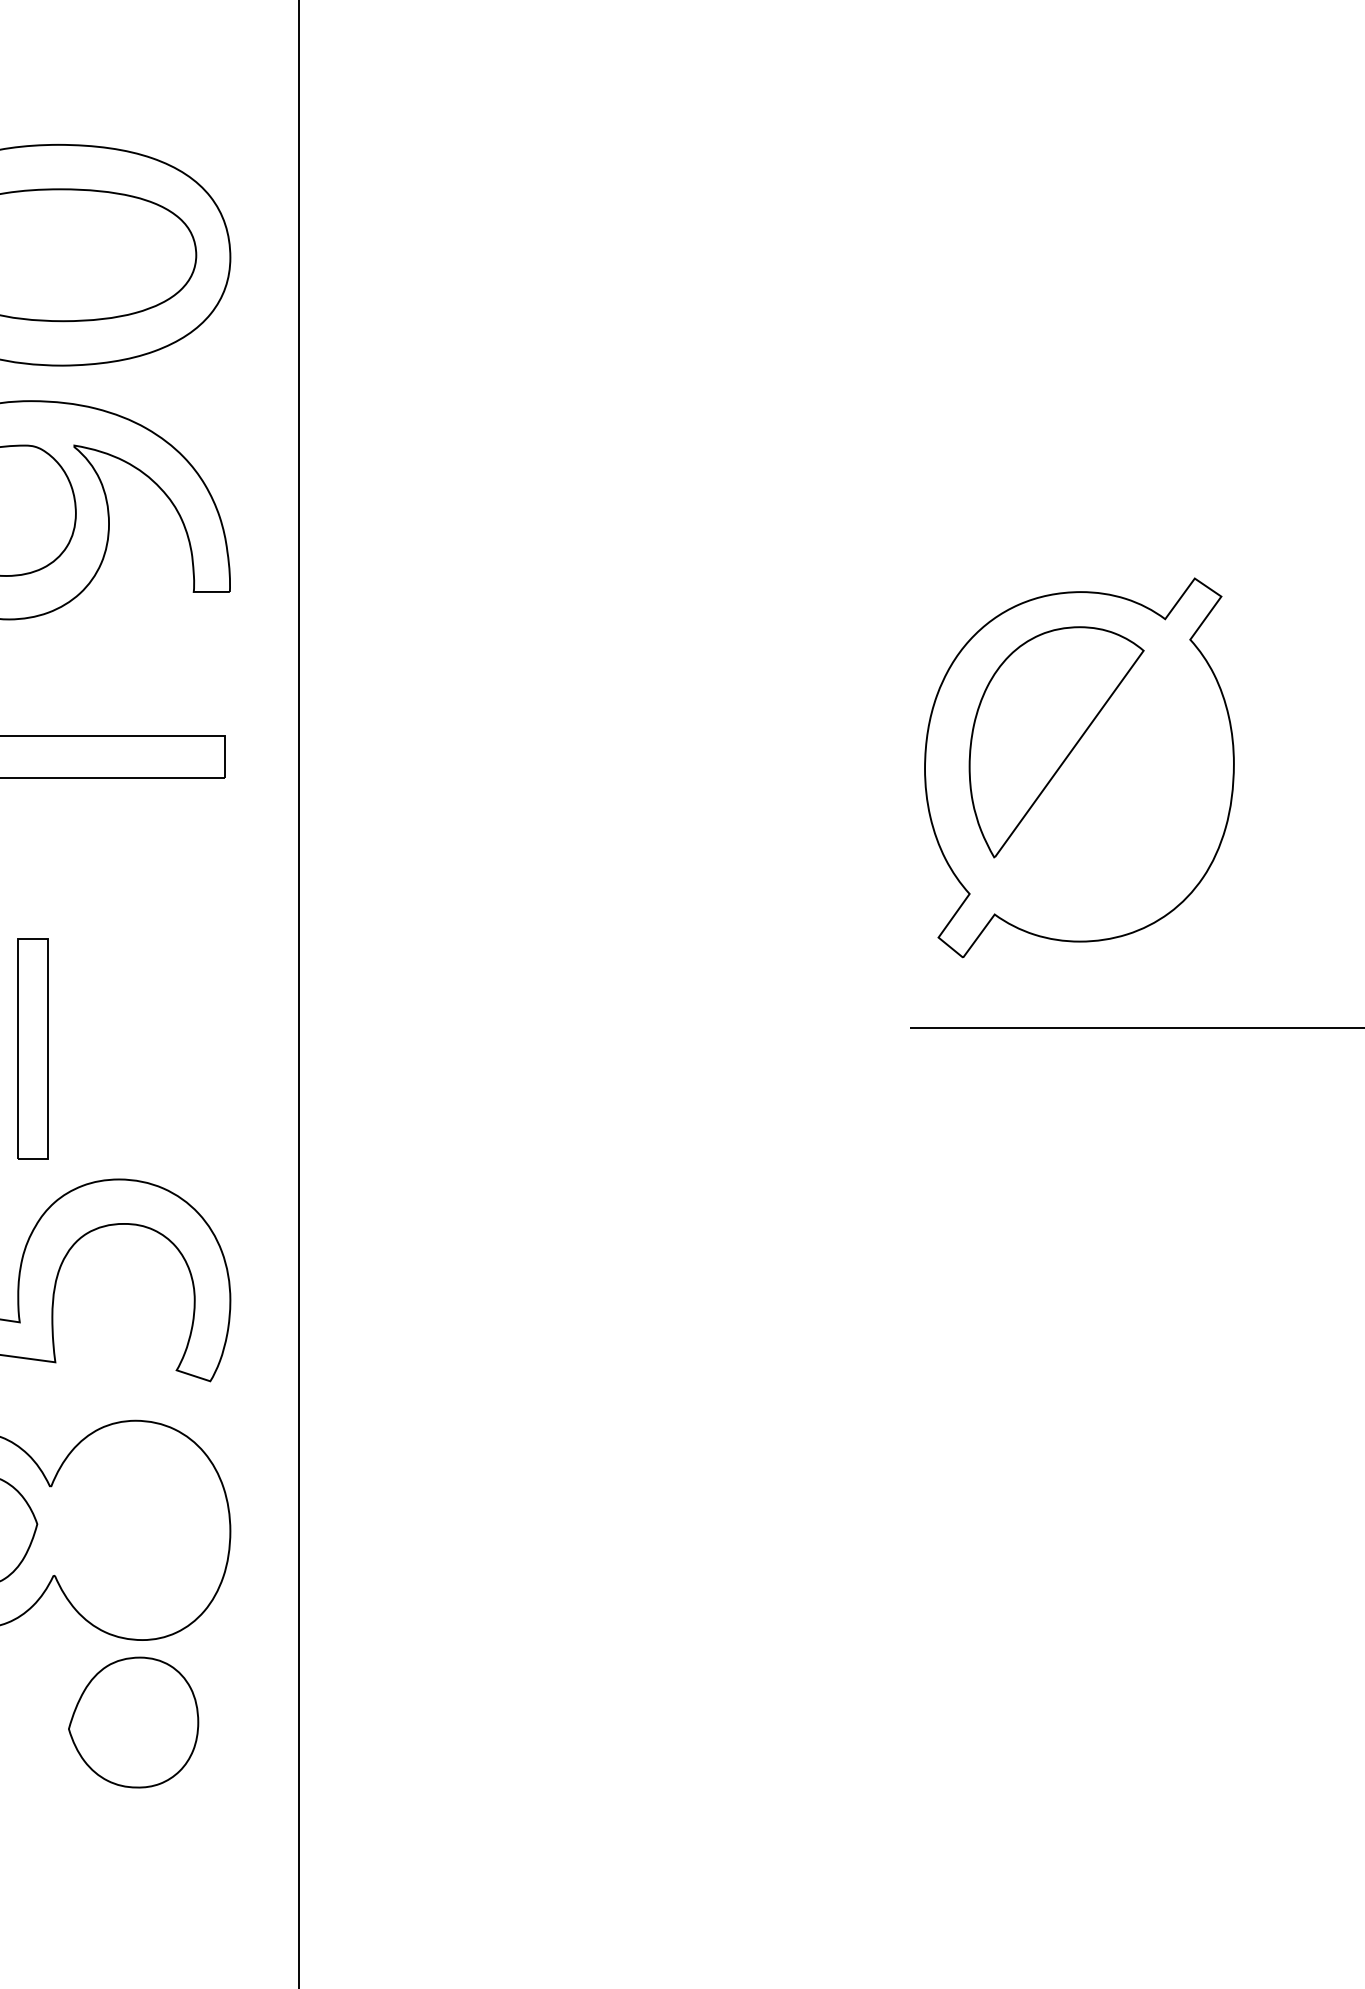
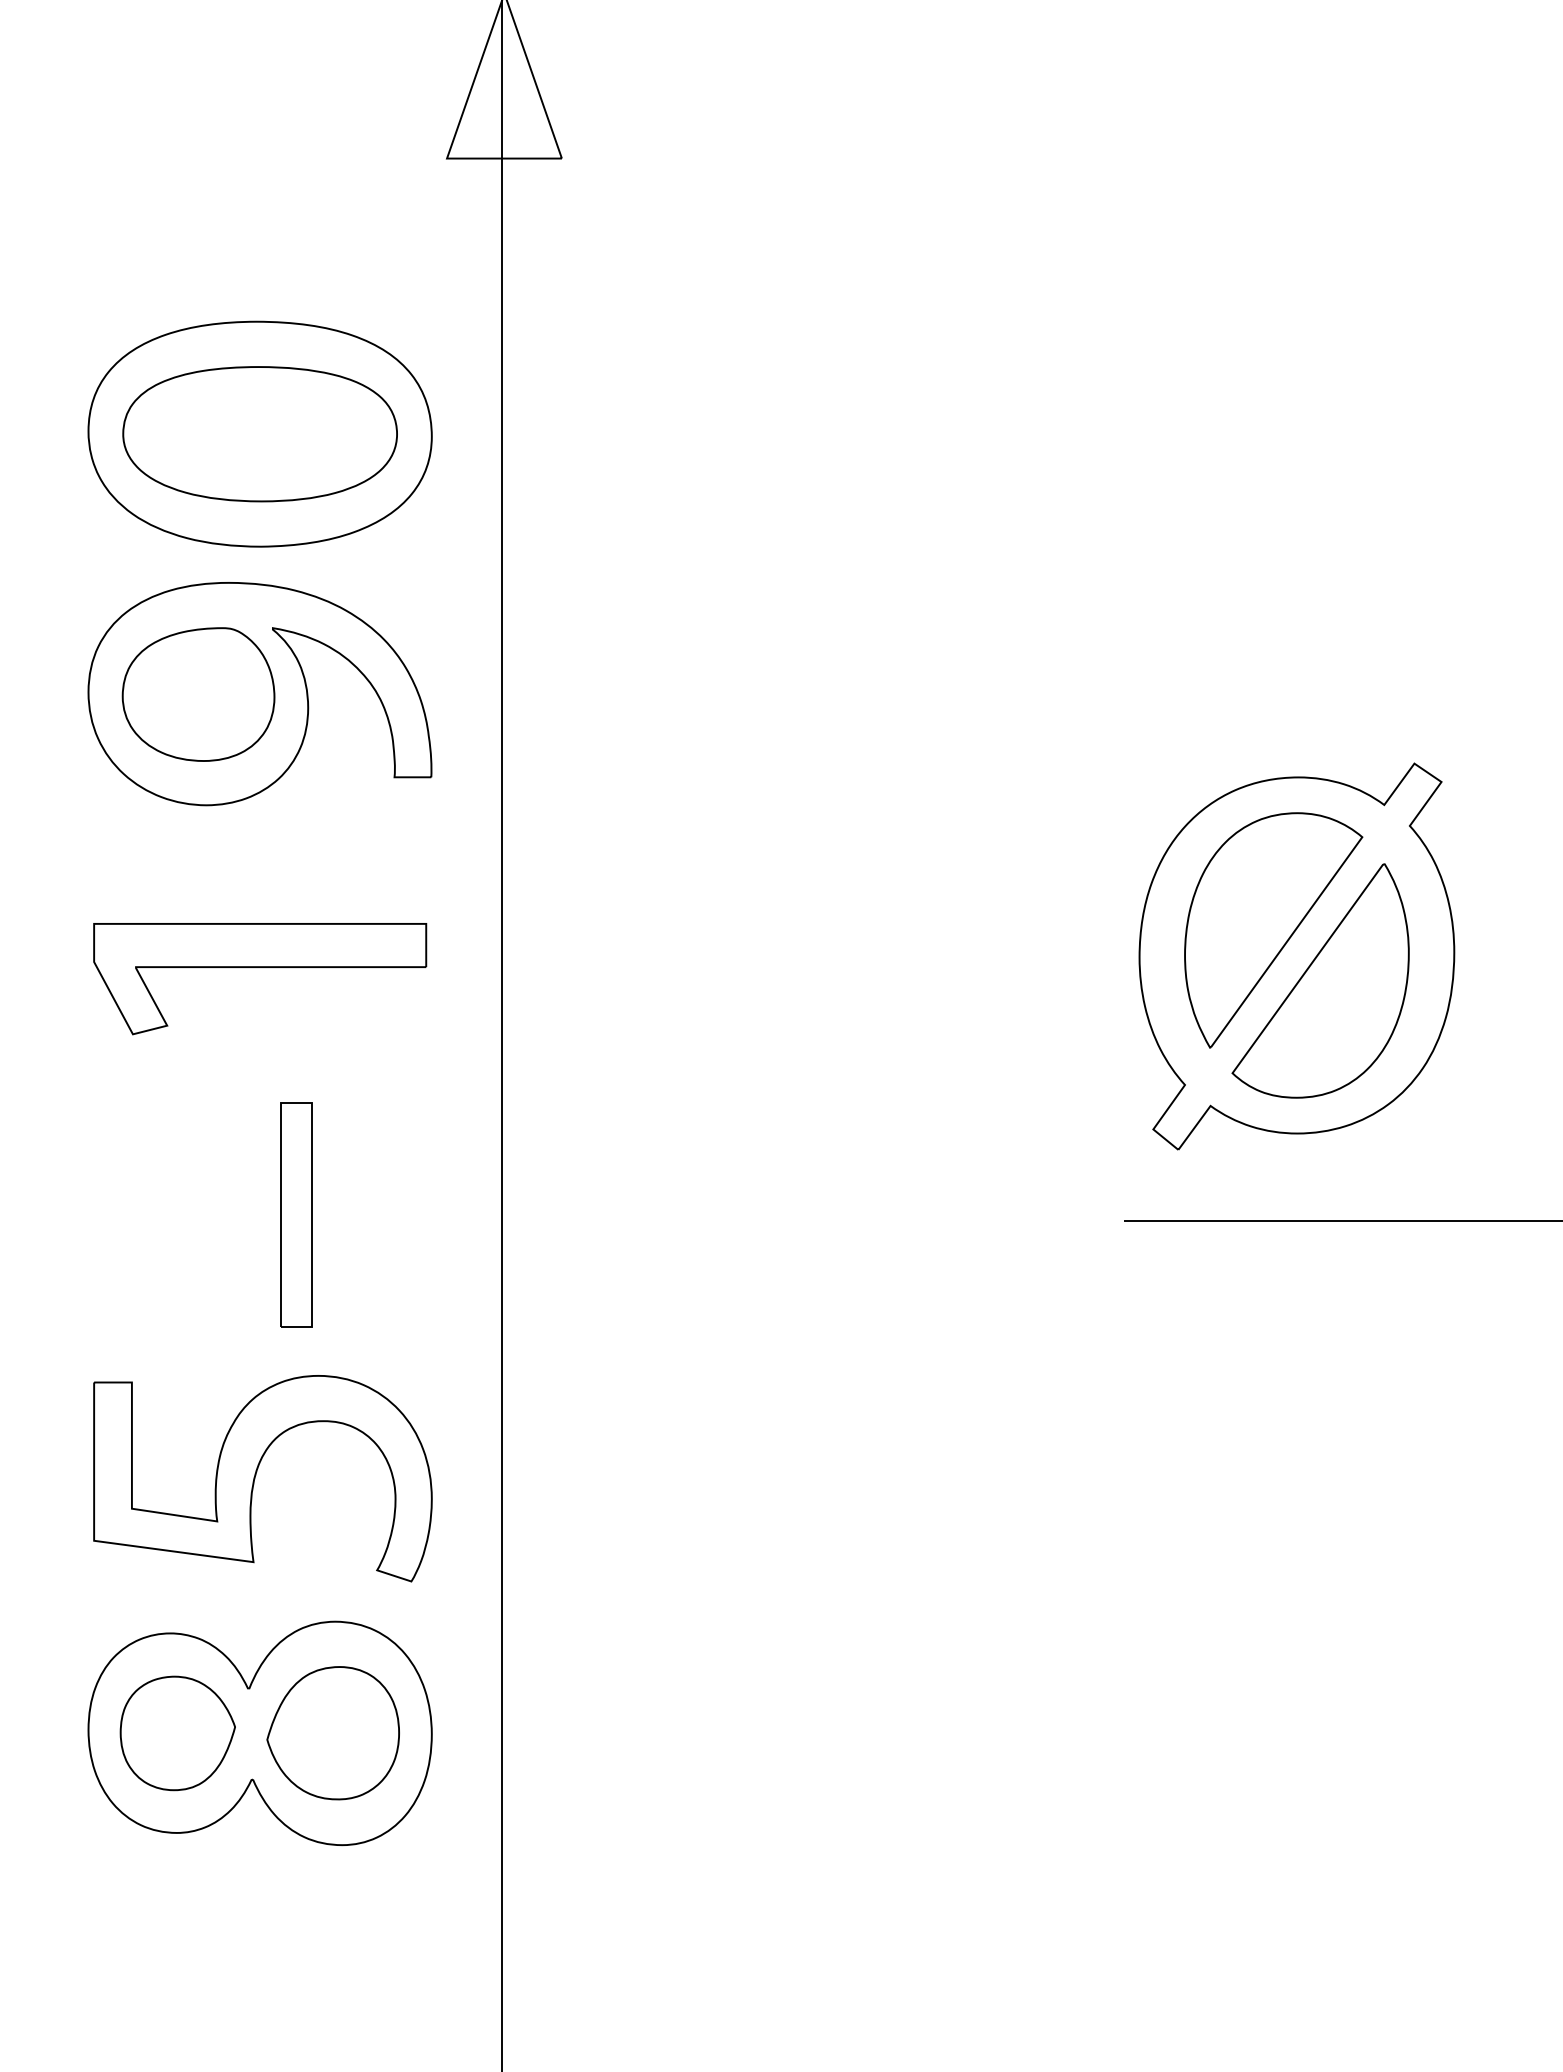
part: (1102, 791) -> (1320, 980), added
part: (32, 1048) -> (296, 1214), moved
part: (132, 1722) -> (332, 1733), moved

